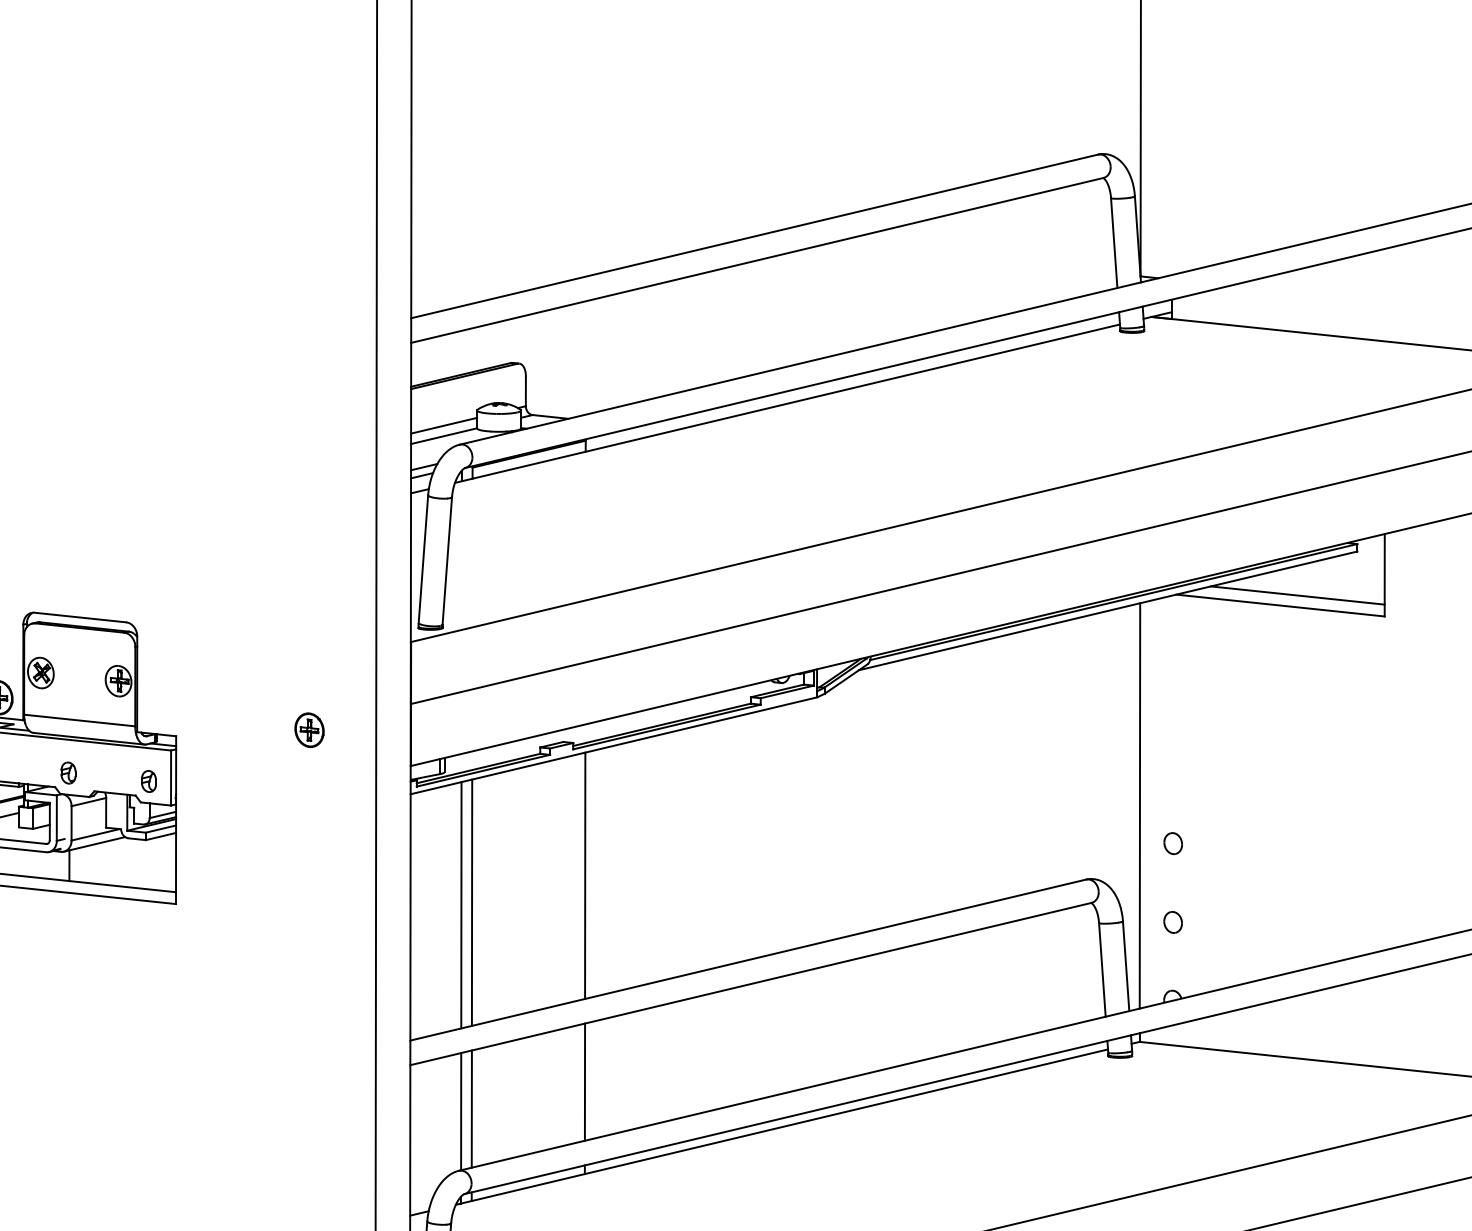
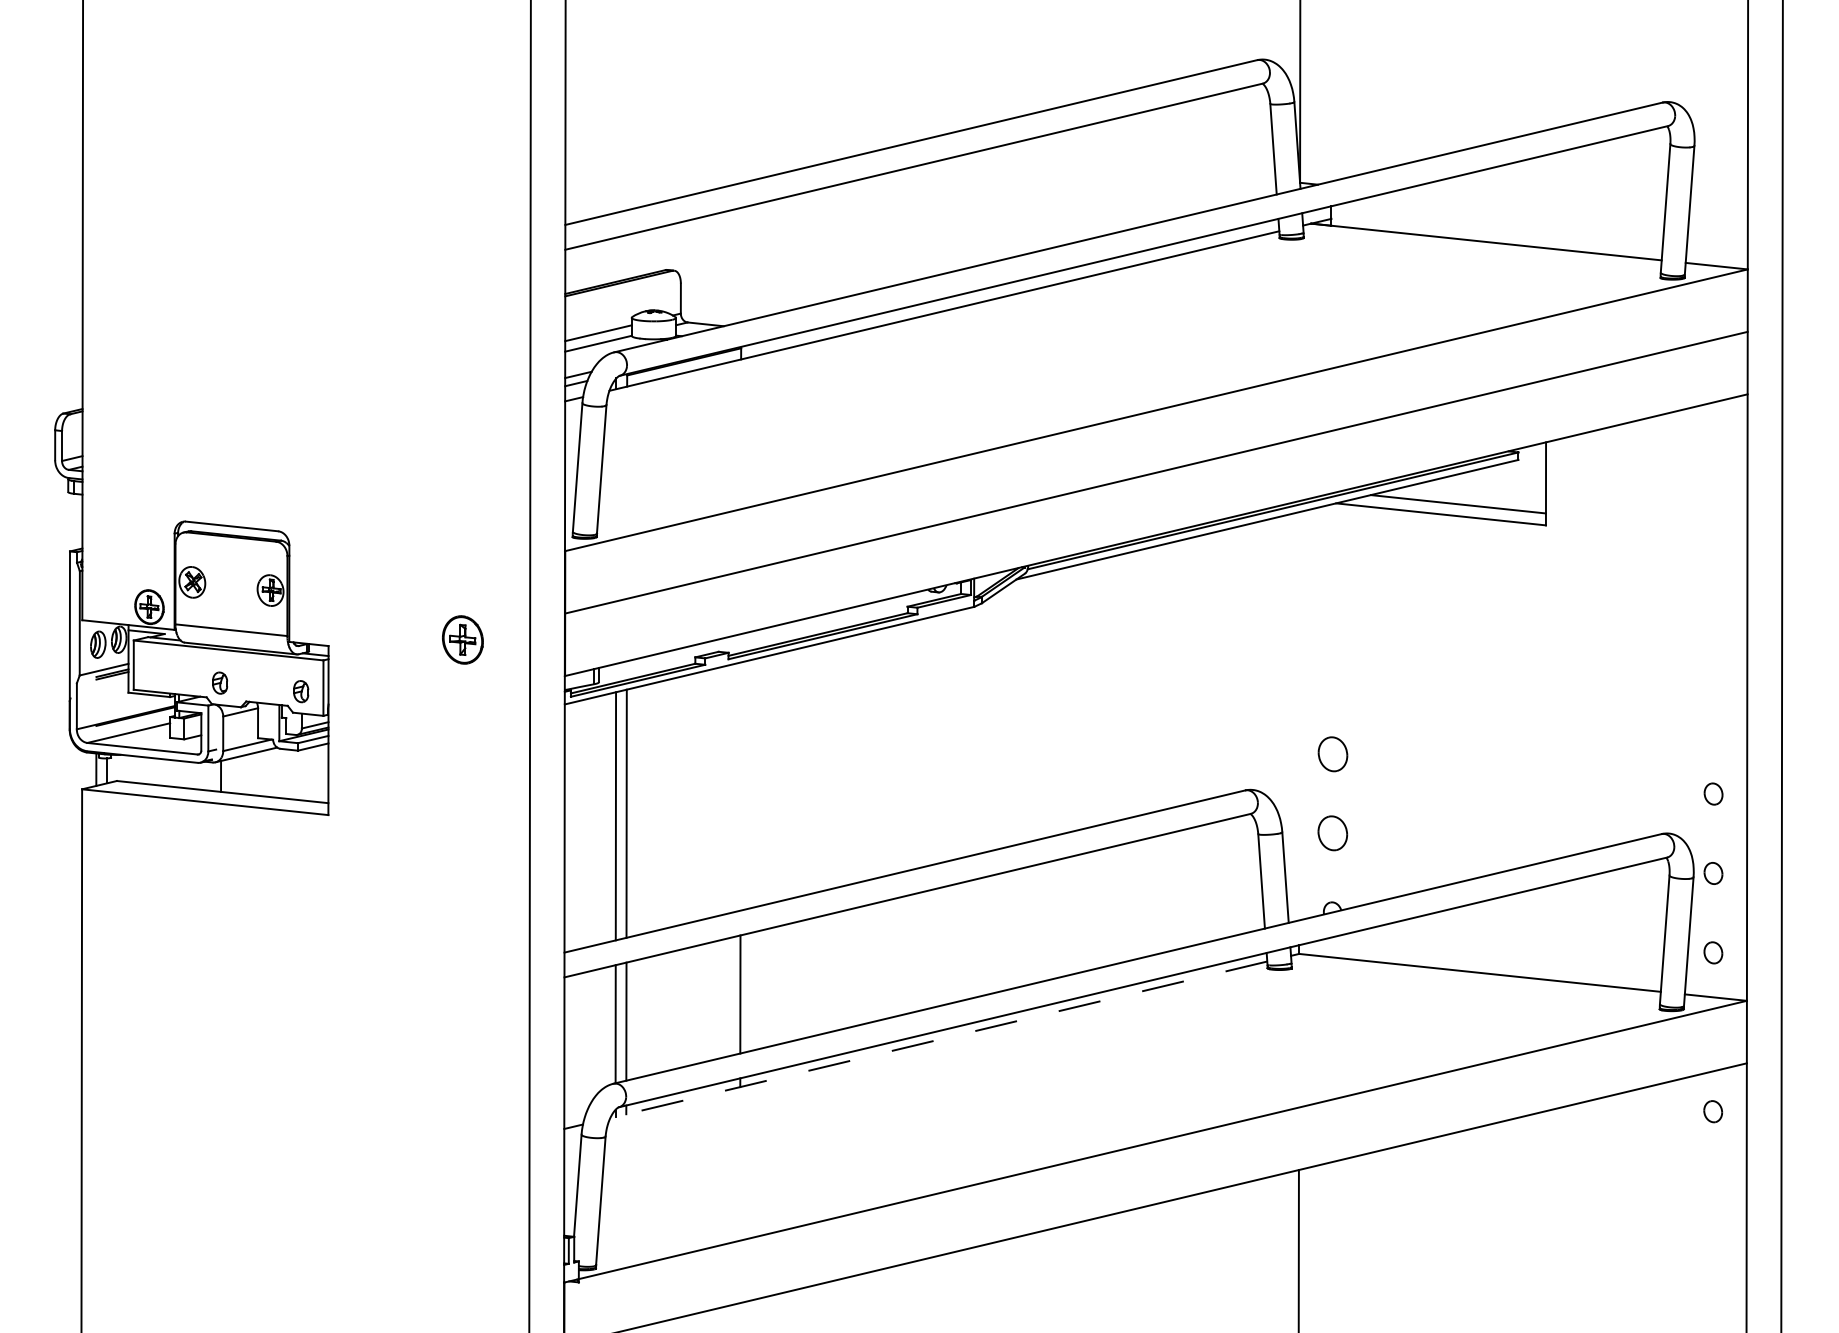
part: (309, 729) -> (462, 639), size x1.4
line: (1139, 806) -> (1299, 716), removed
part: (1172, 842) -> (1332, 753), size x1.6
line: (585, 875) -> (740, 786), removed
part: (1172, 922) -> (1332, 833), size x1.6
line: (781, 1126) -> (938, 1039), solid -> dashed

